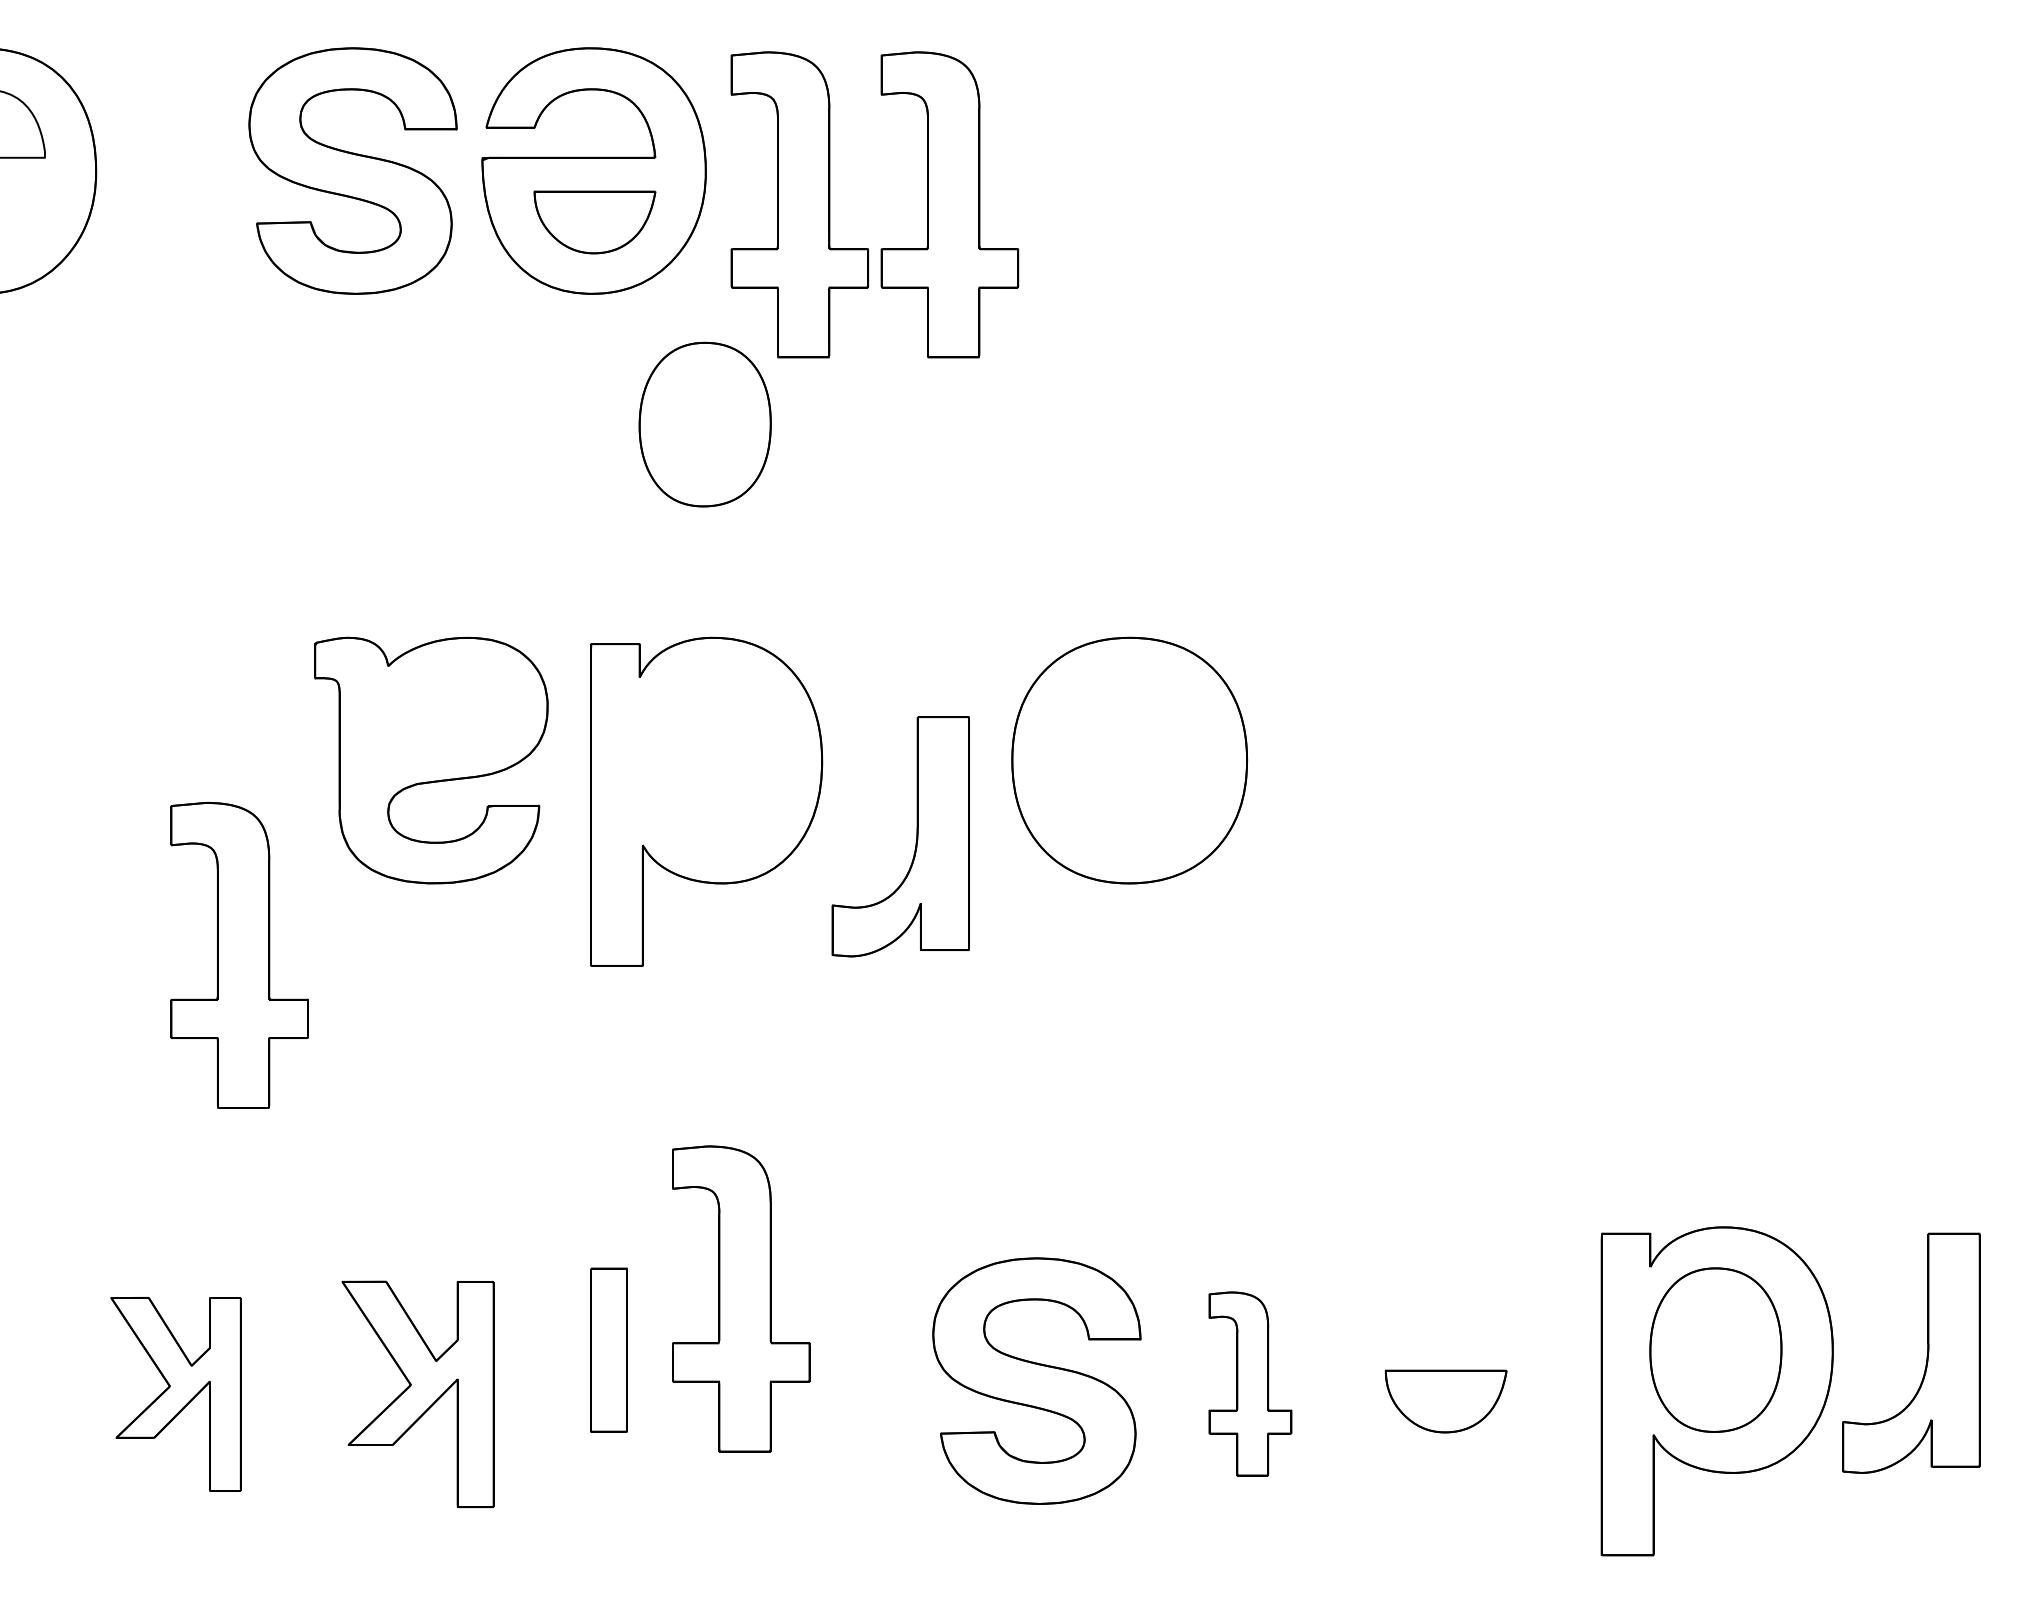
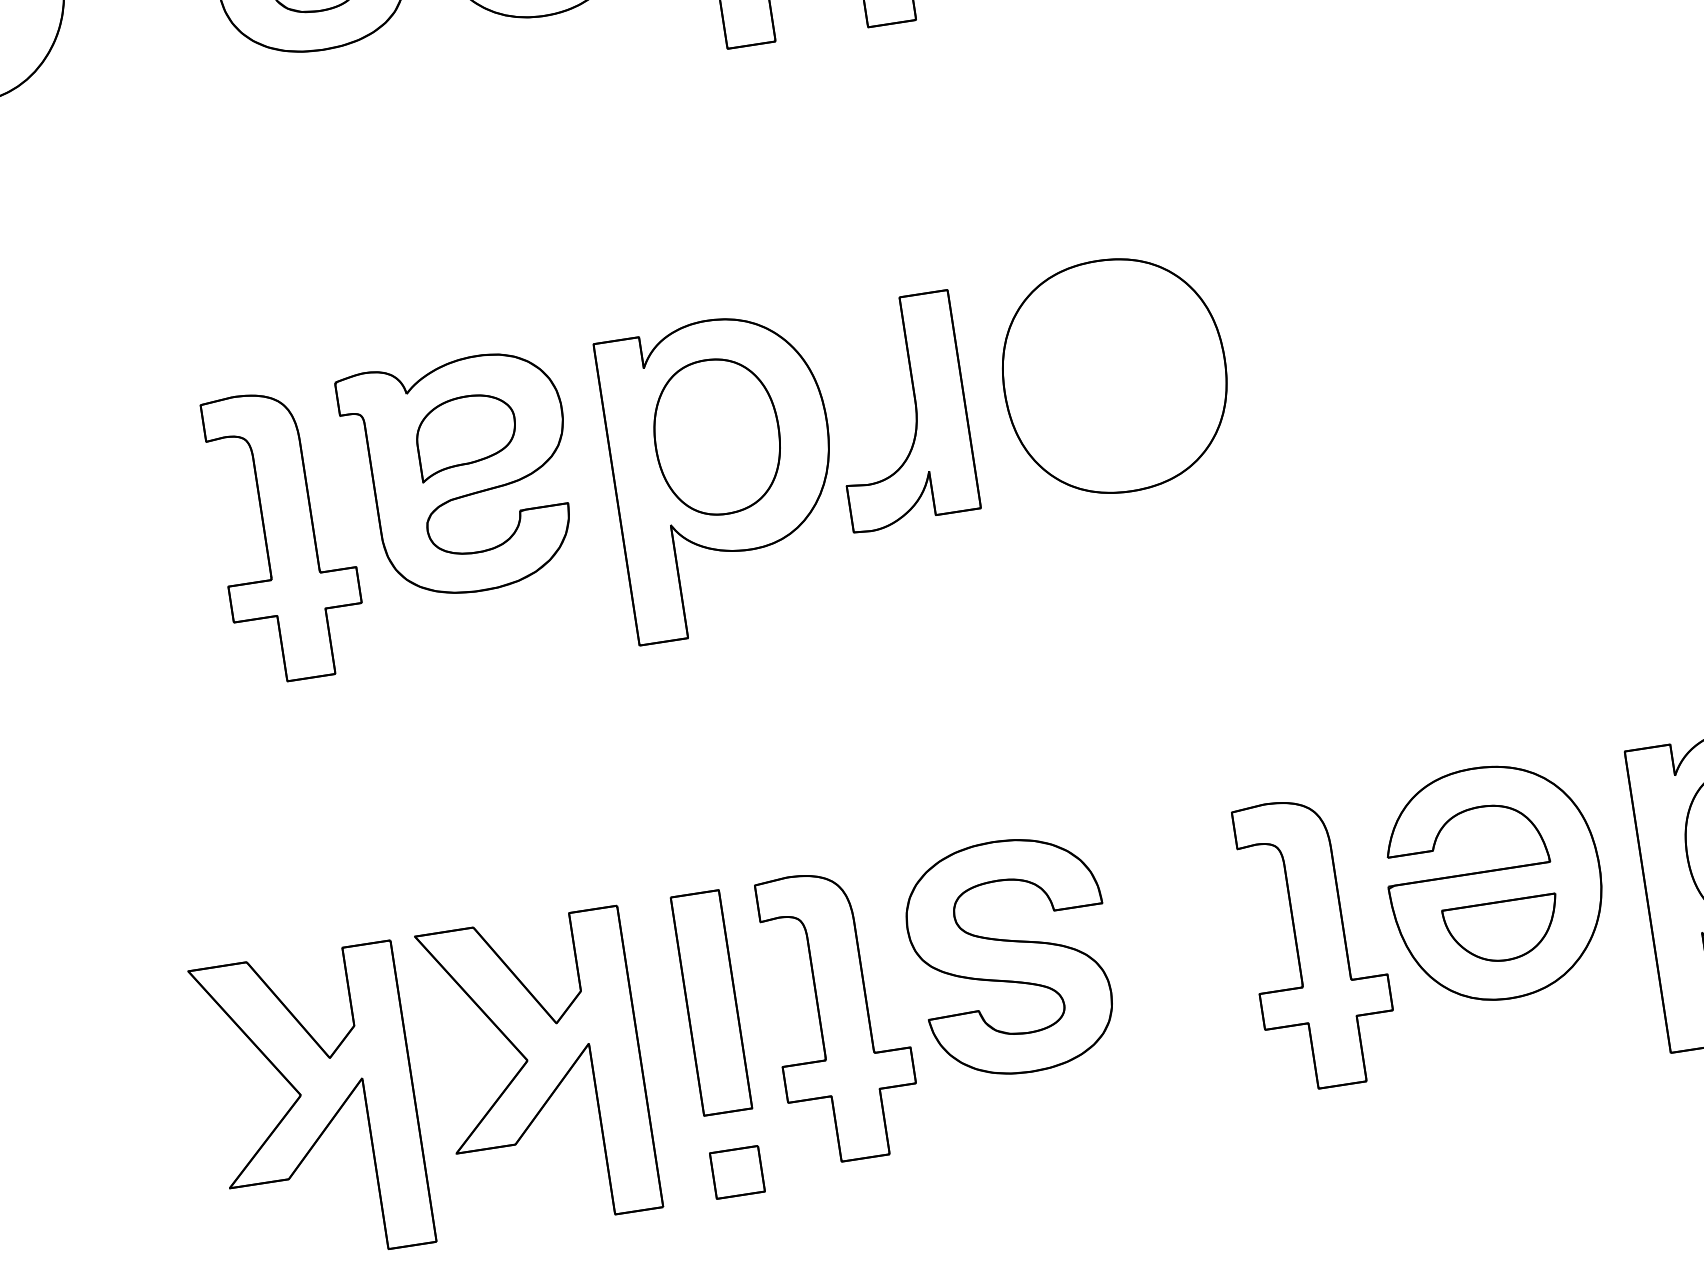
part: (704, 424) -> (716, 436), moved
part: (443, 719) -> (466, 435), added
part: (916, 836) -> (915, 409), moved
part: (239, 955) -> (285, 535), moved
part: (741, 1298) -> (840, 1015), moved
part: (608, 1349) -> (710, 1002), size x1.43
part: (1444, 1349) -> (1494, 882), added
part: (1036, 1380) -> (1010, 956), moved
part: (1250, 1383) -> (1317, 942), size x1.67
part: (175, 1394) -> (311, 1106), size x1.67
part: (417, 1394) -> (538, 1071), size x1.43
part: (608, 1530) -> (736, 1171), added

